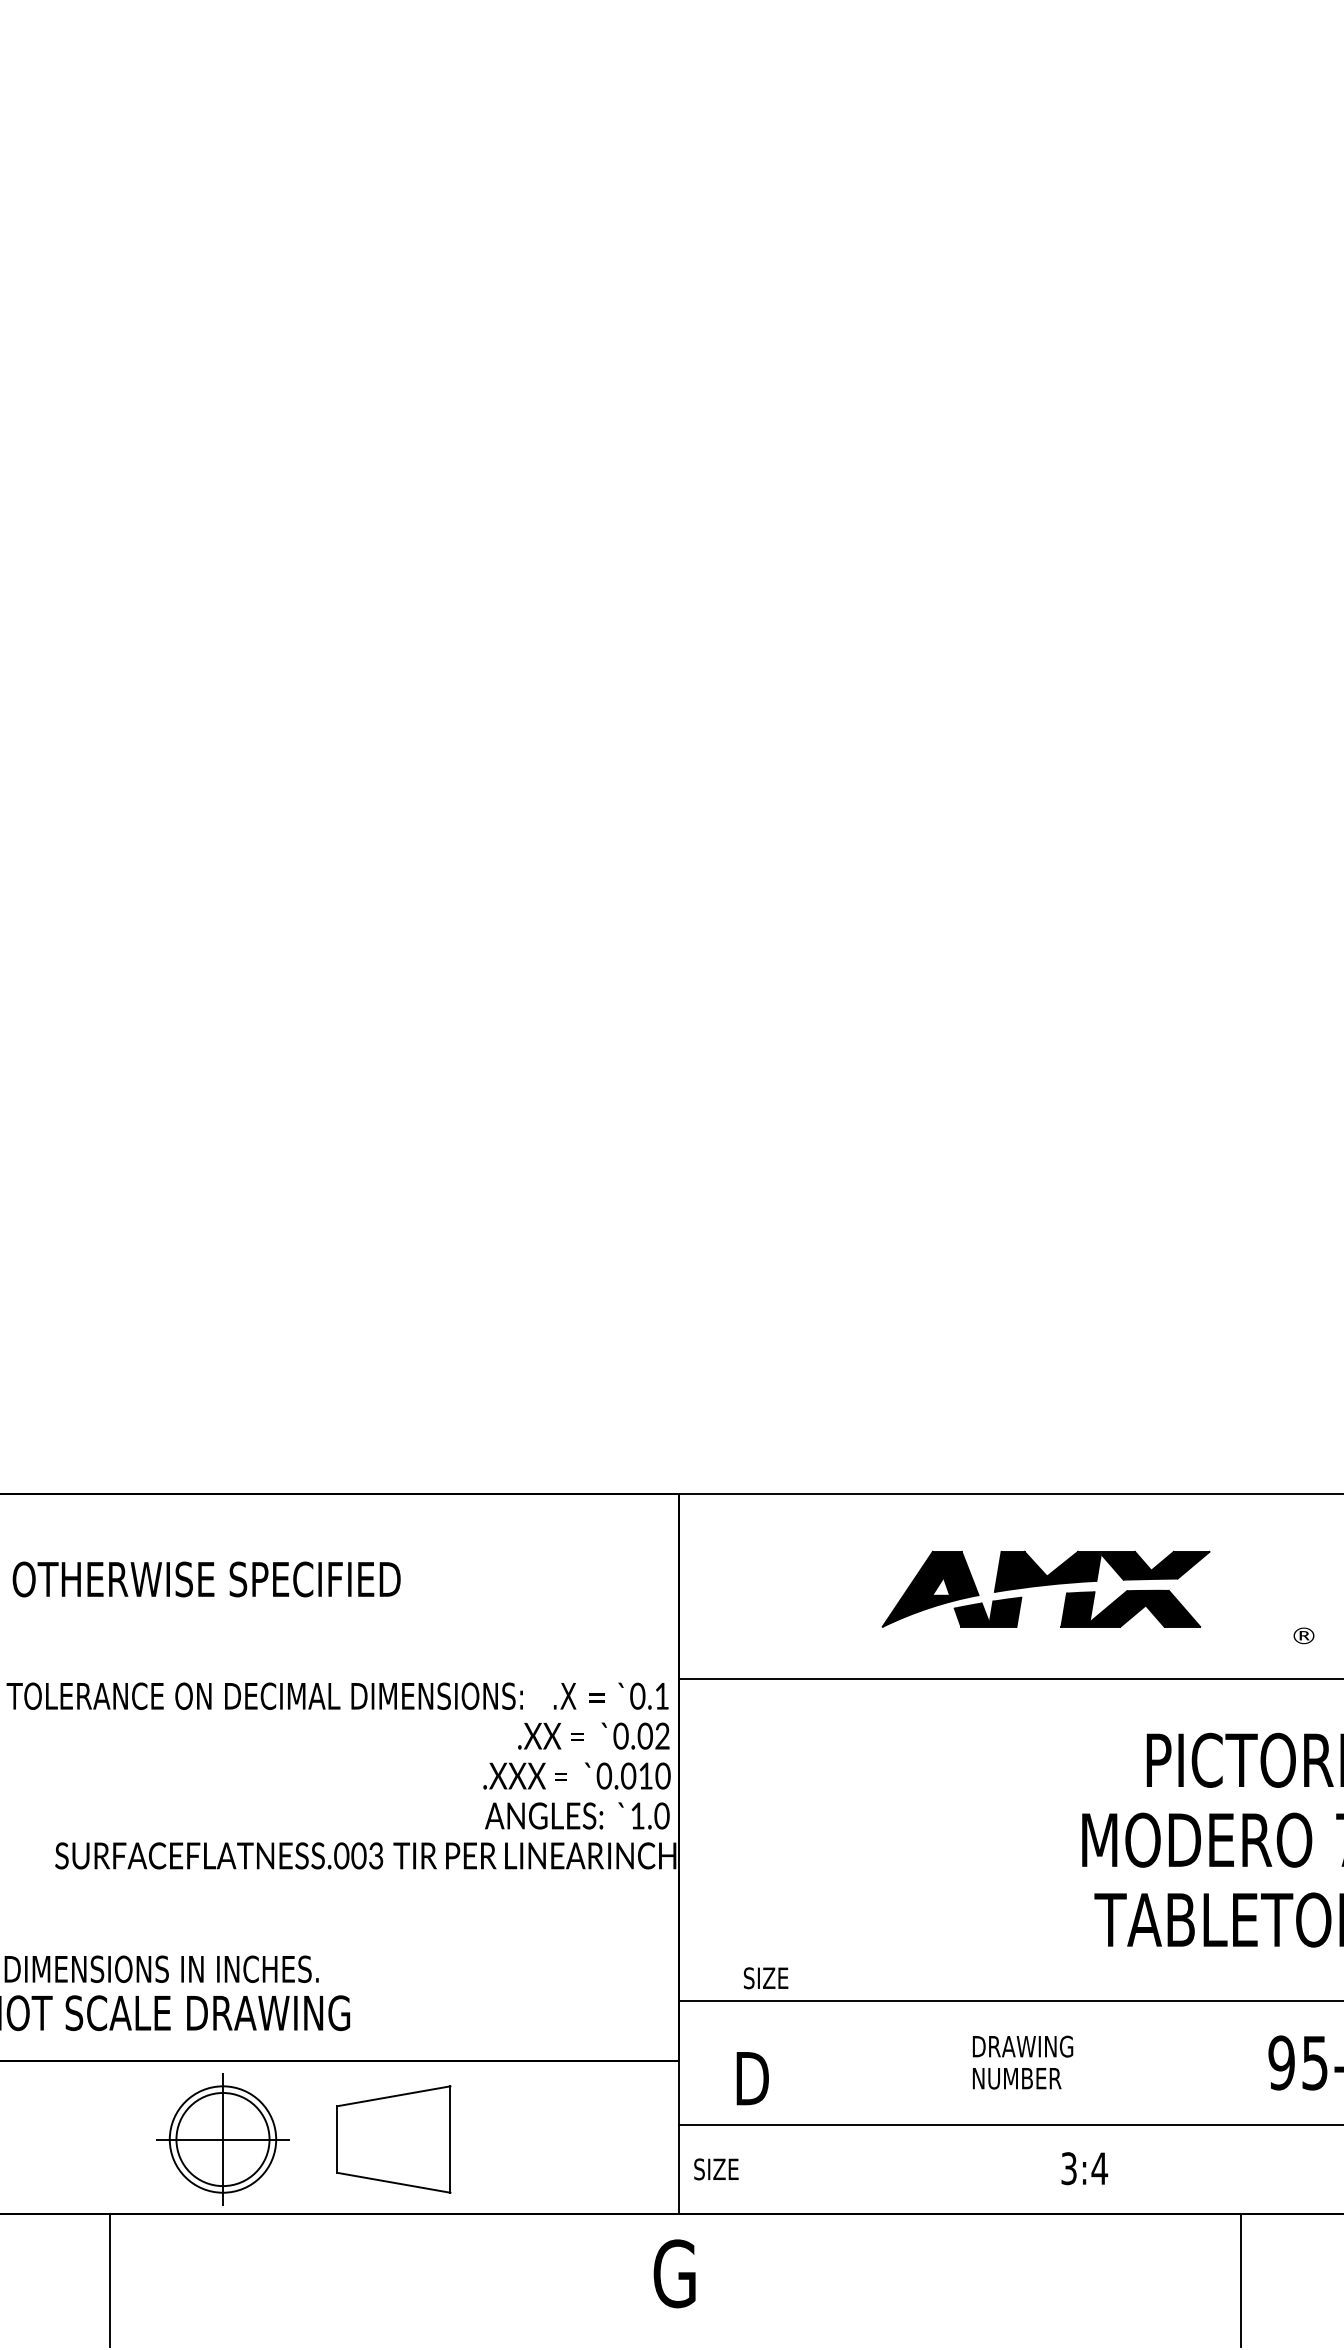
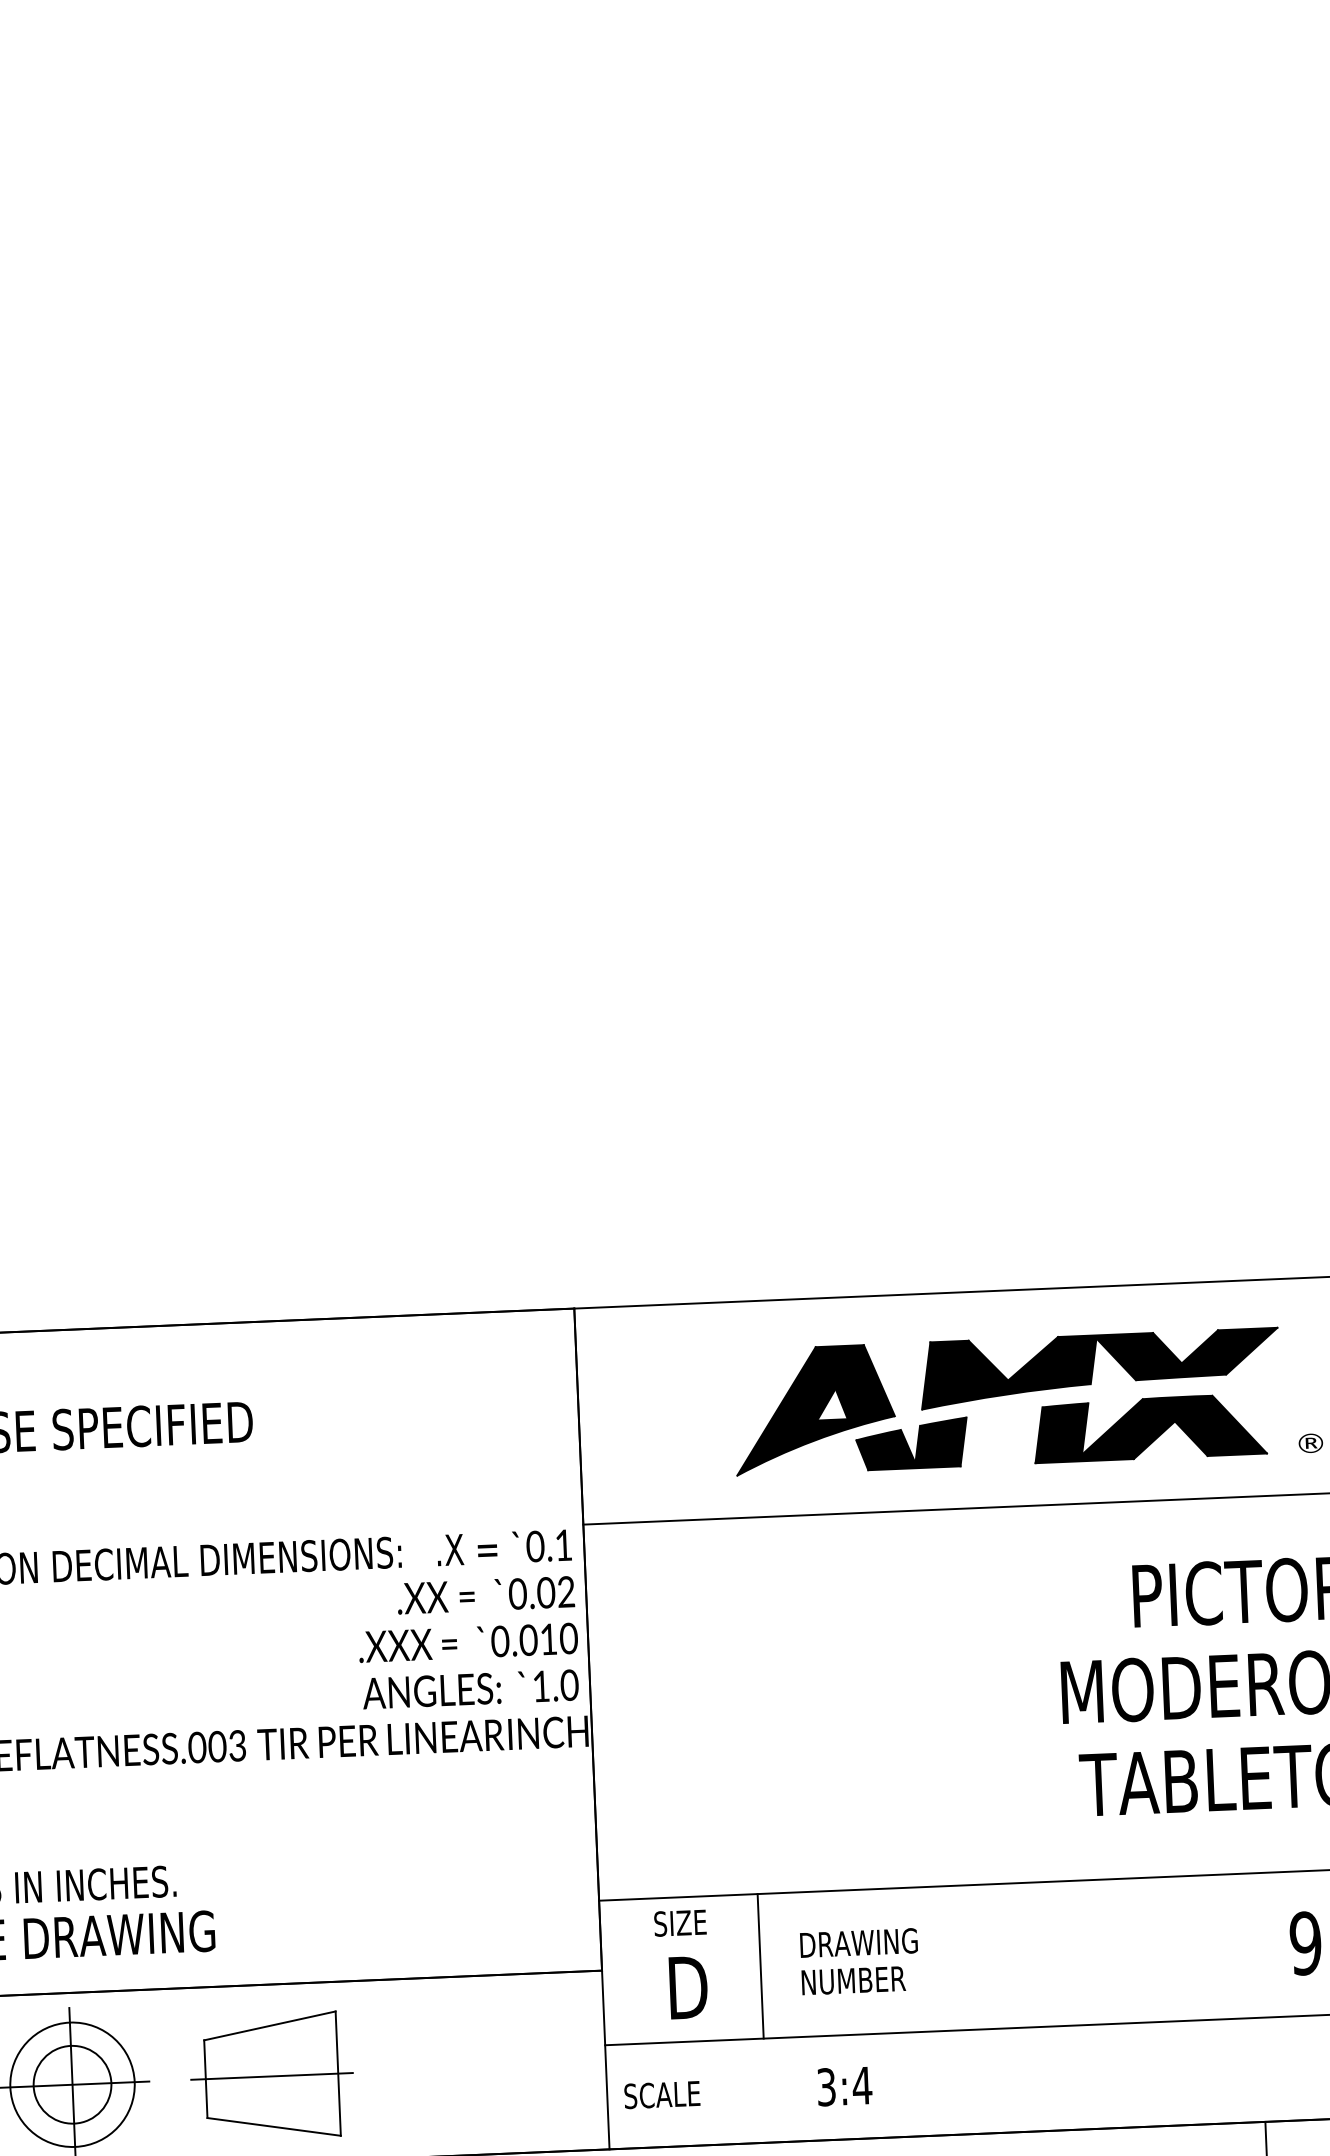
part: (1045, 1588) -> (1006, 1400), size x1.43
text: (765, 1978) -> (679, 1923), moved
line: (815, 2062) -> (761, 1965), added
text: (1023, 2062) -> (860, 1961), moved
circle: (222, 2139) -> (71, 2084), size x0.71
line: (393, 2139) -> (271, 2076), added
text: (1084, 2168) -> (844, 2086), moved
text: (732, 2169) -> (669, 2094), SIZE -> SCALE

